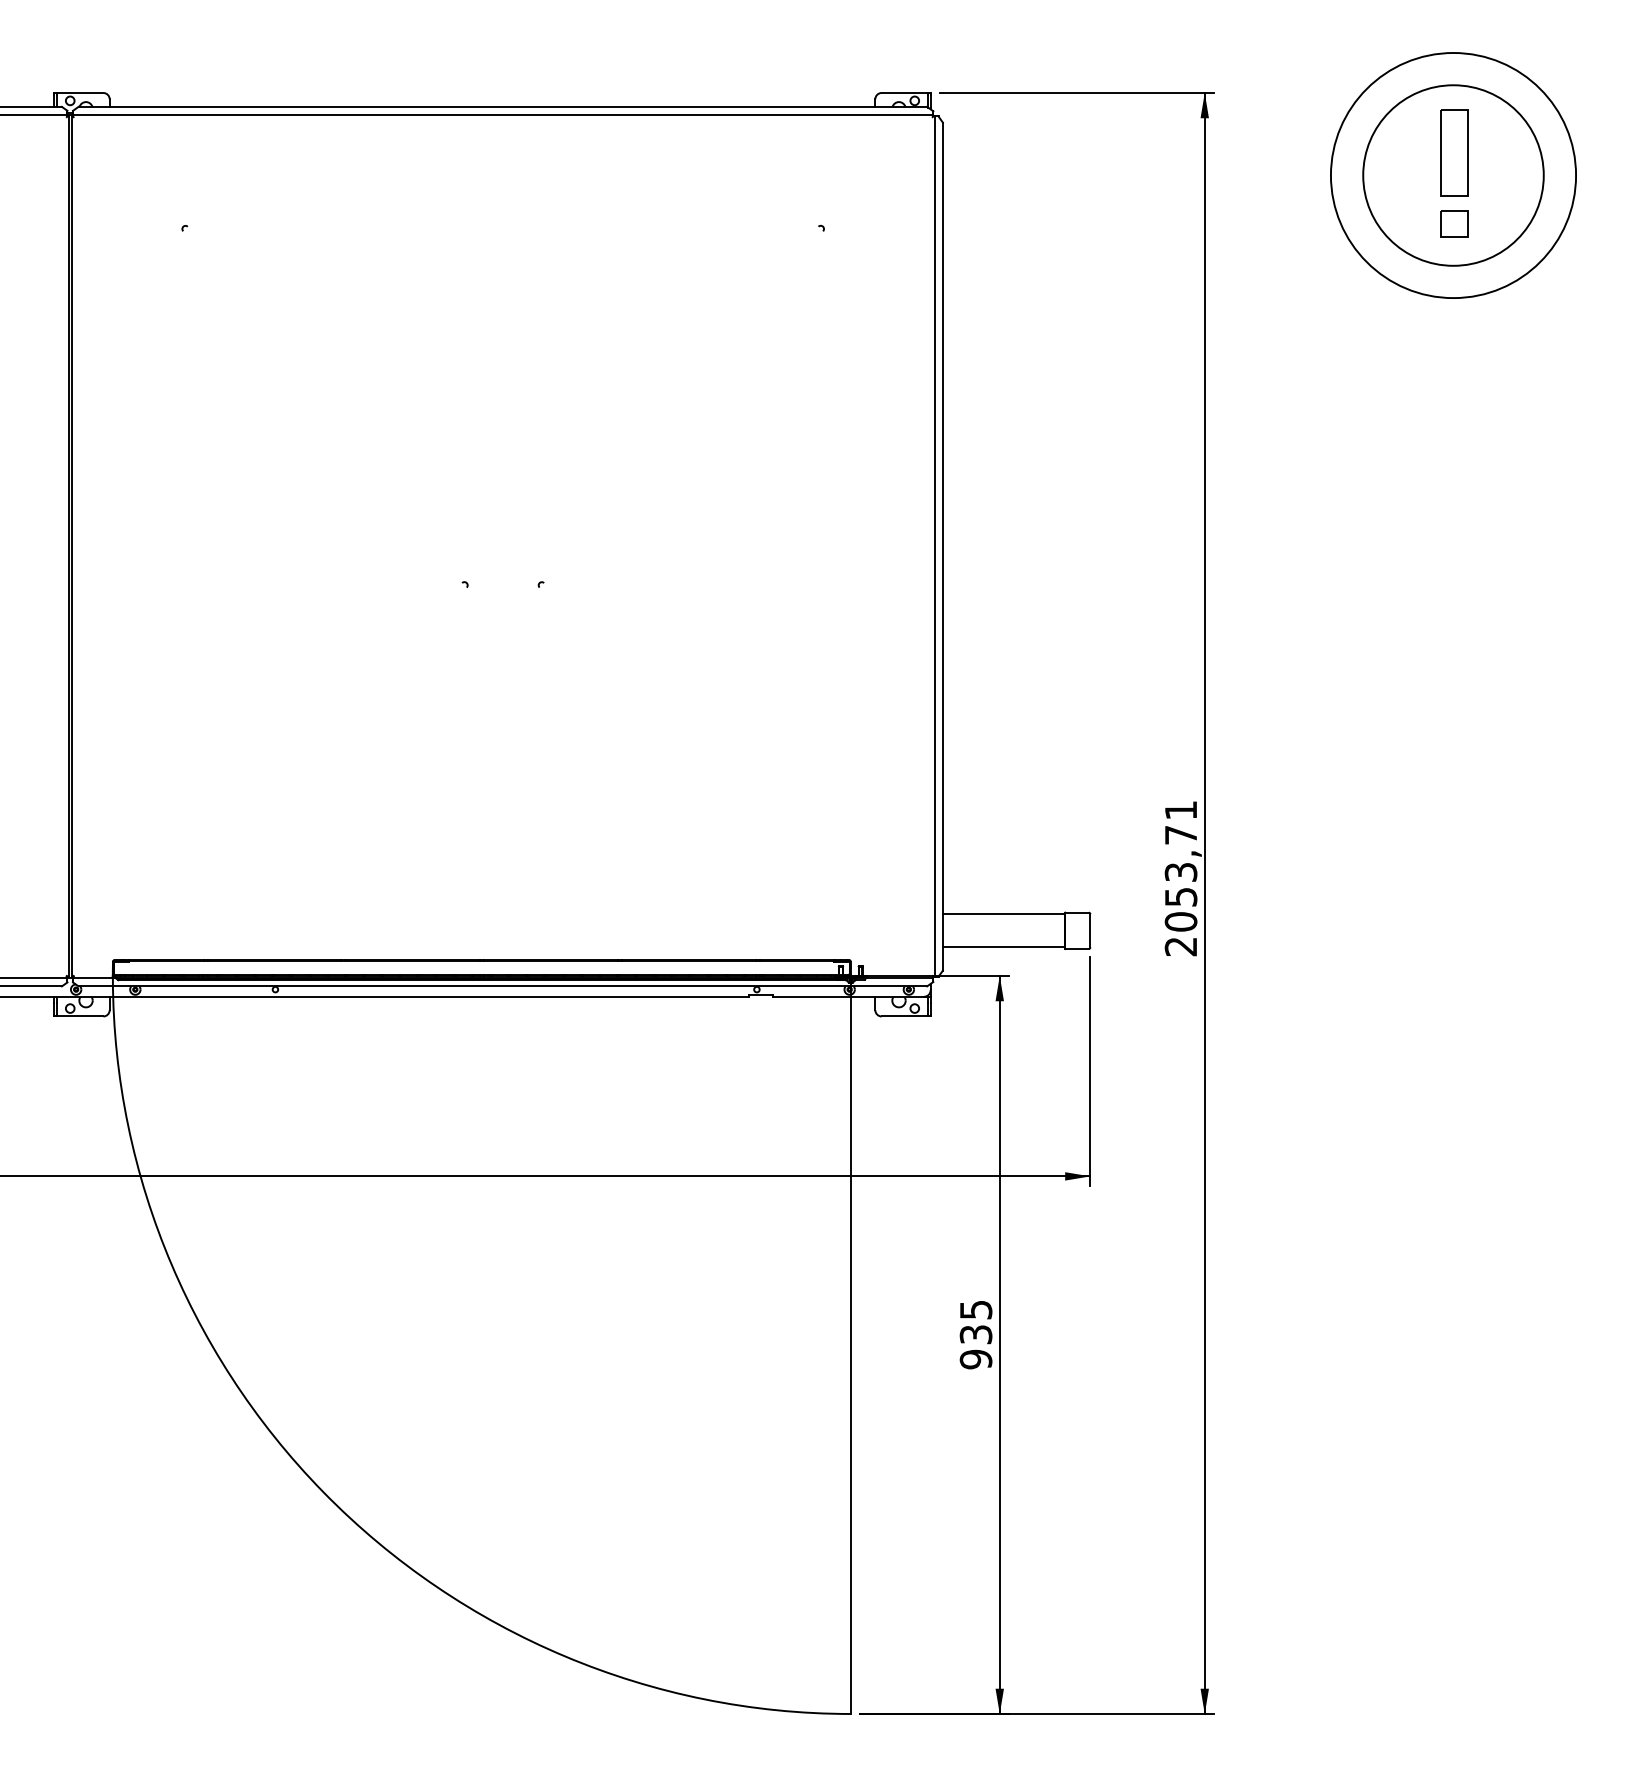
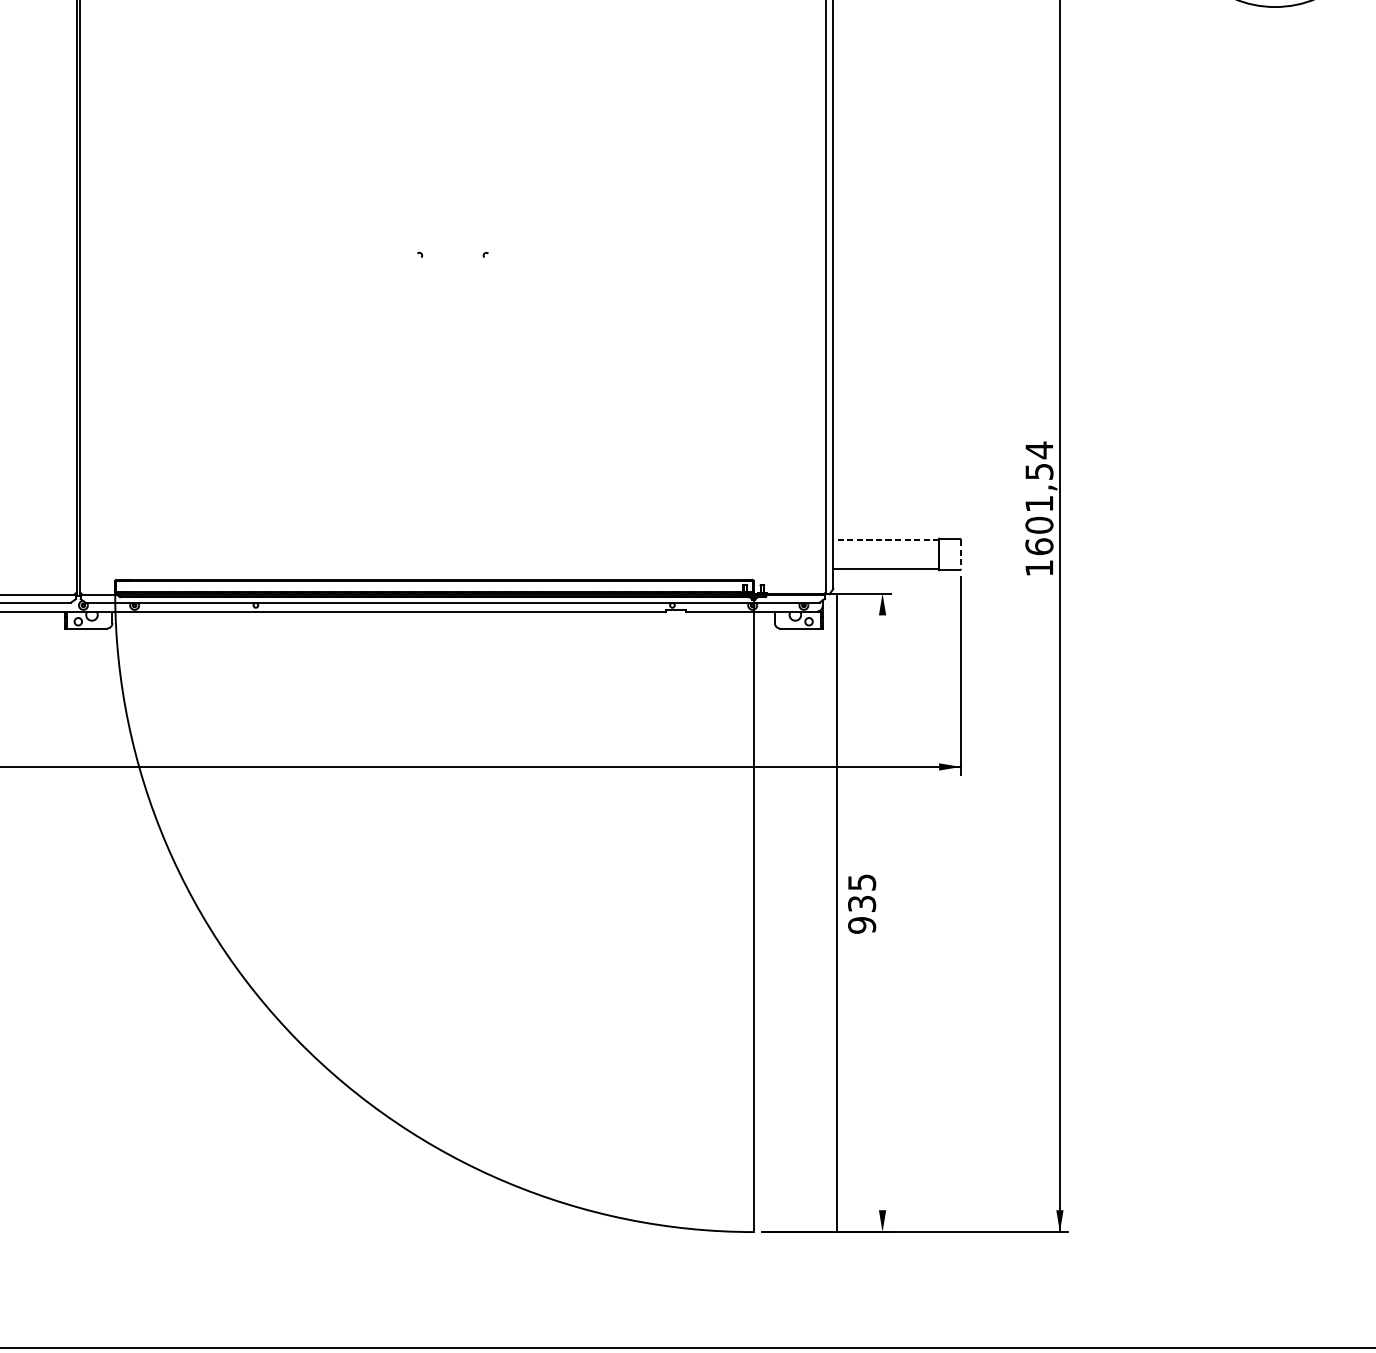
text: (1180, 878) -> (1038, 509), 2053,71 -> 1601,54
line: (1003, 914) -> (885, 540), solid -> dashed
line: (1090, 930) -> (961, 554), solid -> dashed
line: (999, 1344) -> (836, 912), moved

